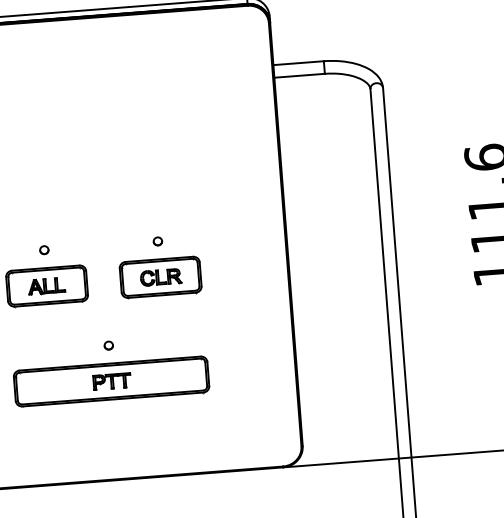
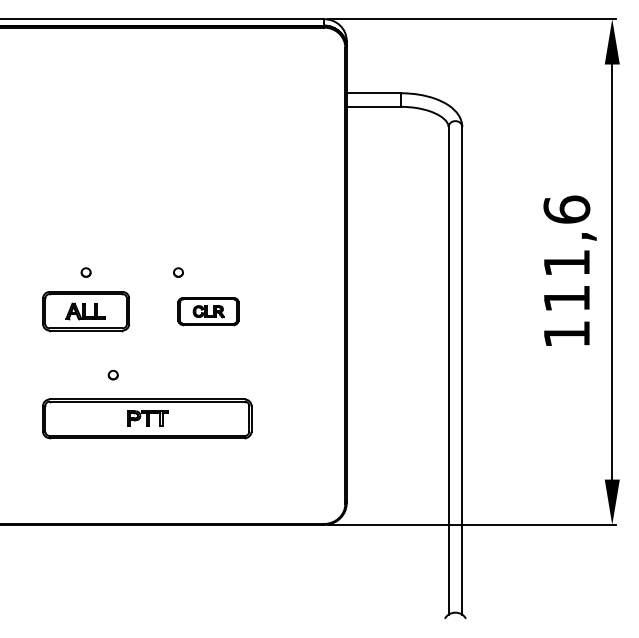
part: (157, 241) -> (178, 272), moved
part: (160, 277) -> (208, 311), size x0.7
part: (108, 345) -> (112, 374), moved

